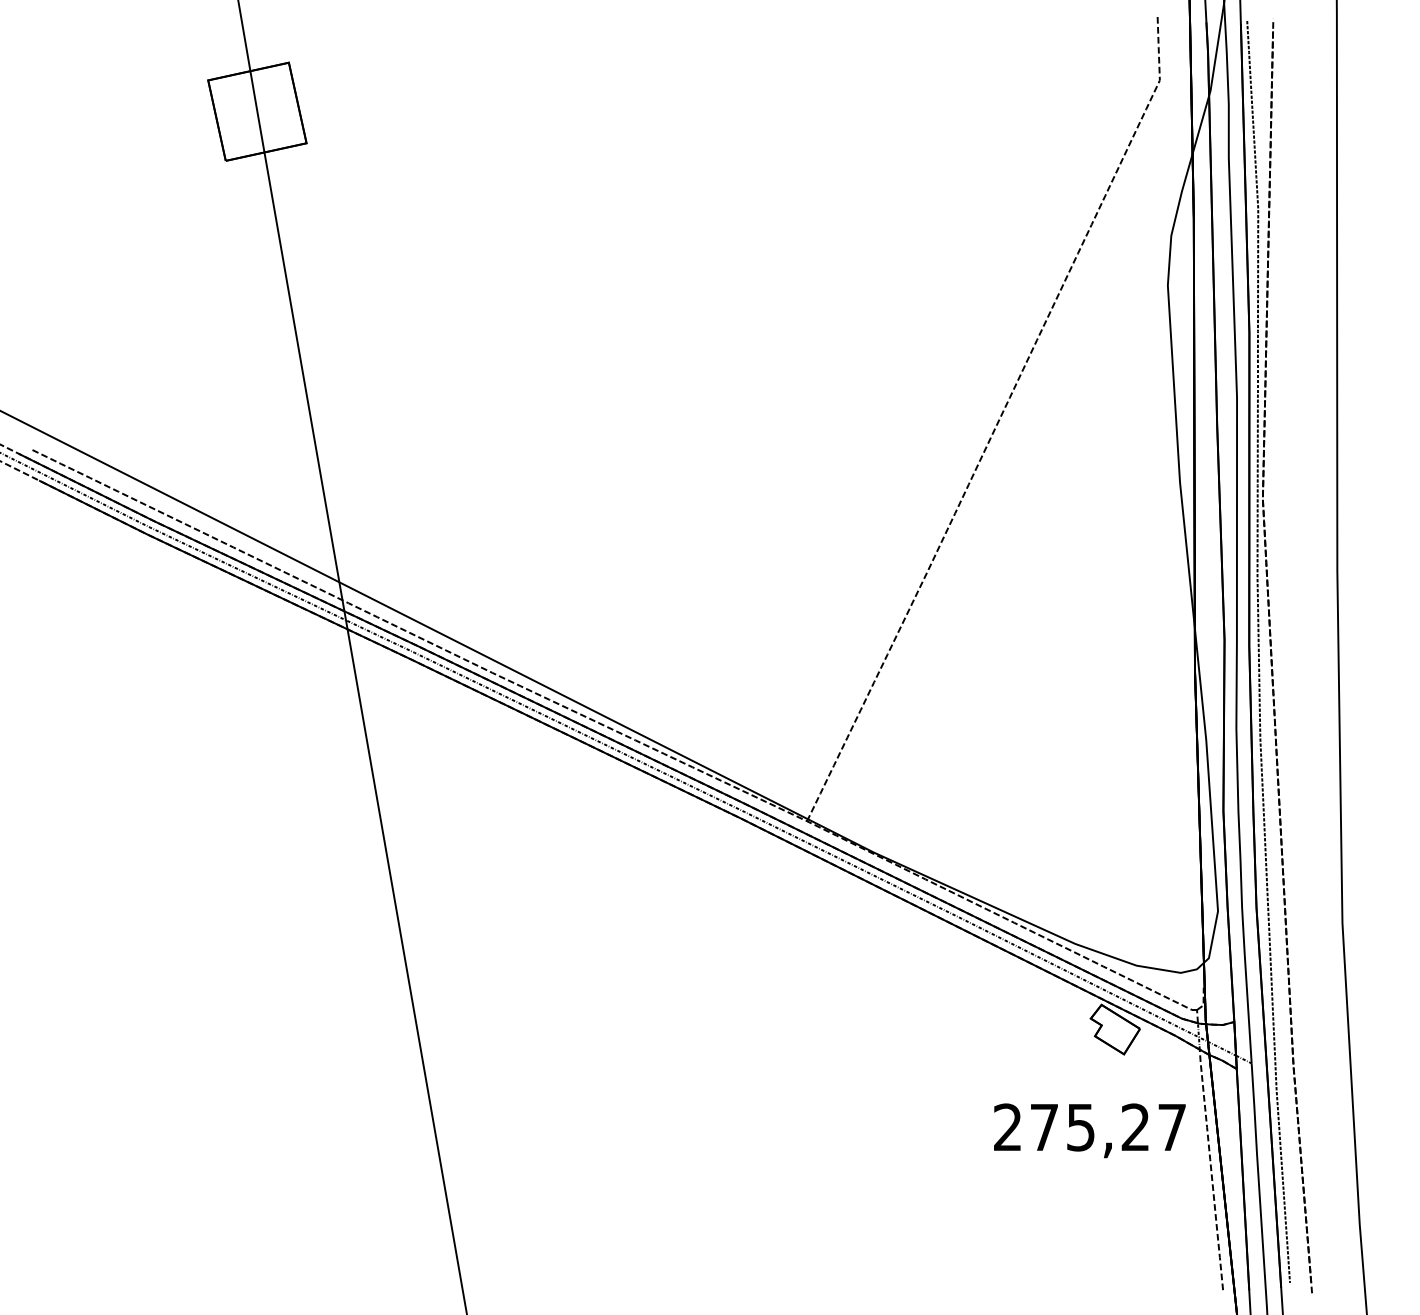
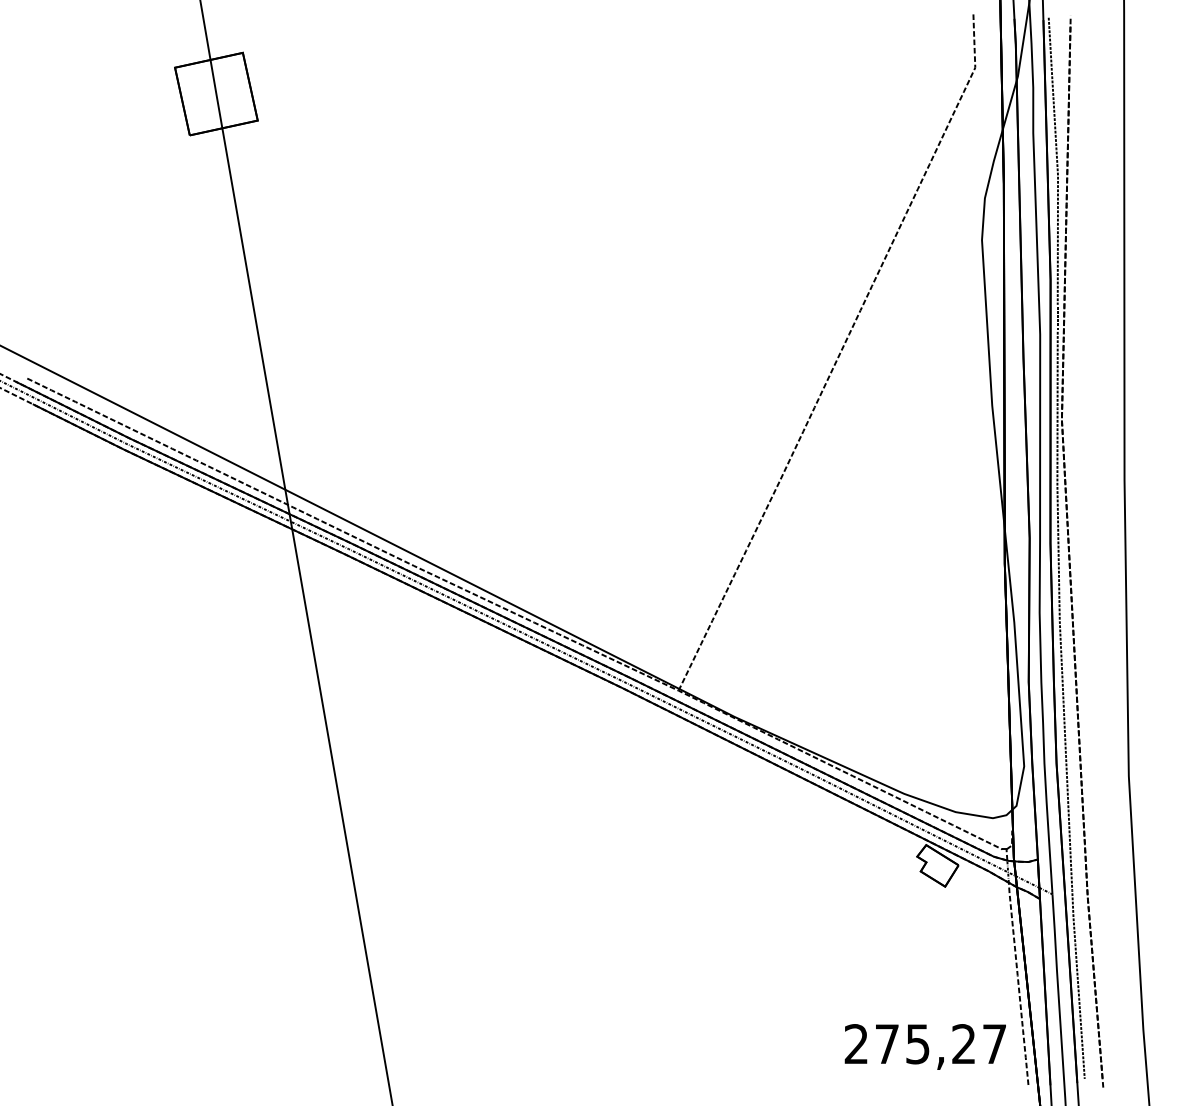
text: (1088, 1130) -> (924, 1046), moved

